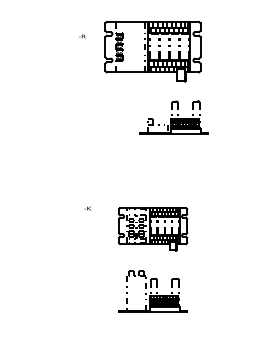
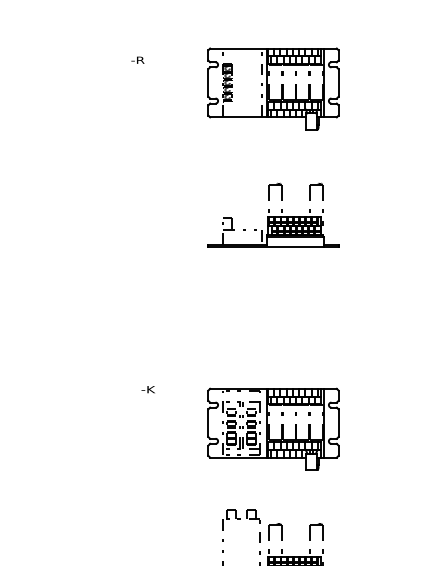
part: (153, 51) -> (274, 88), size x0.71
part: (173, 117) -> (272, 215), moved

